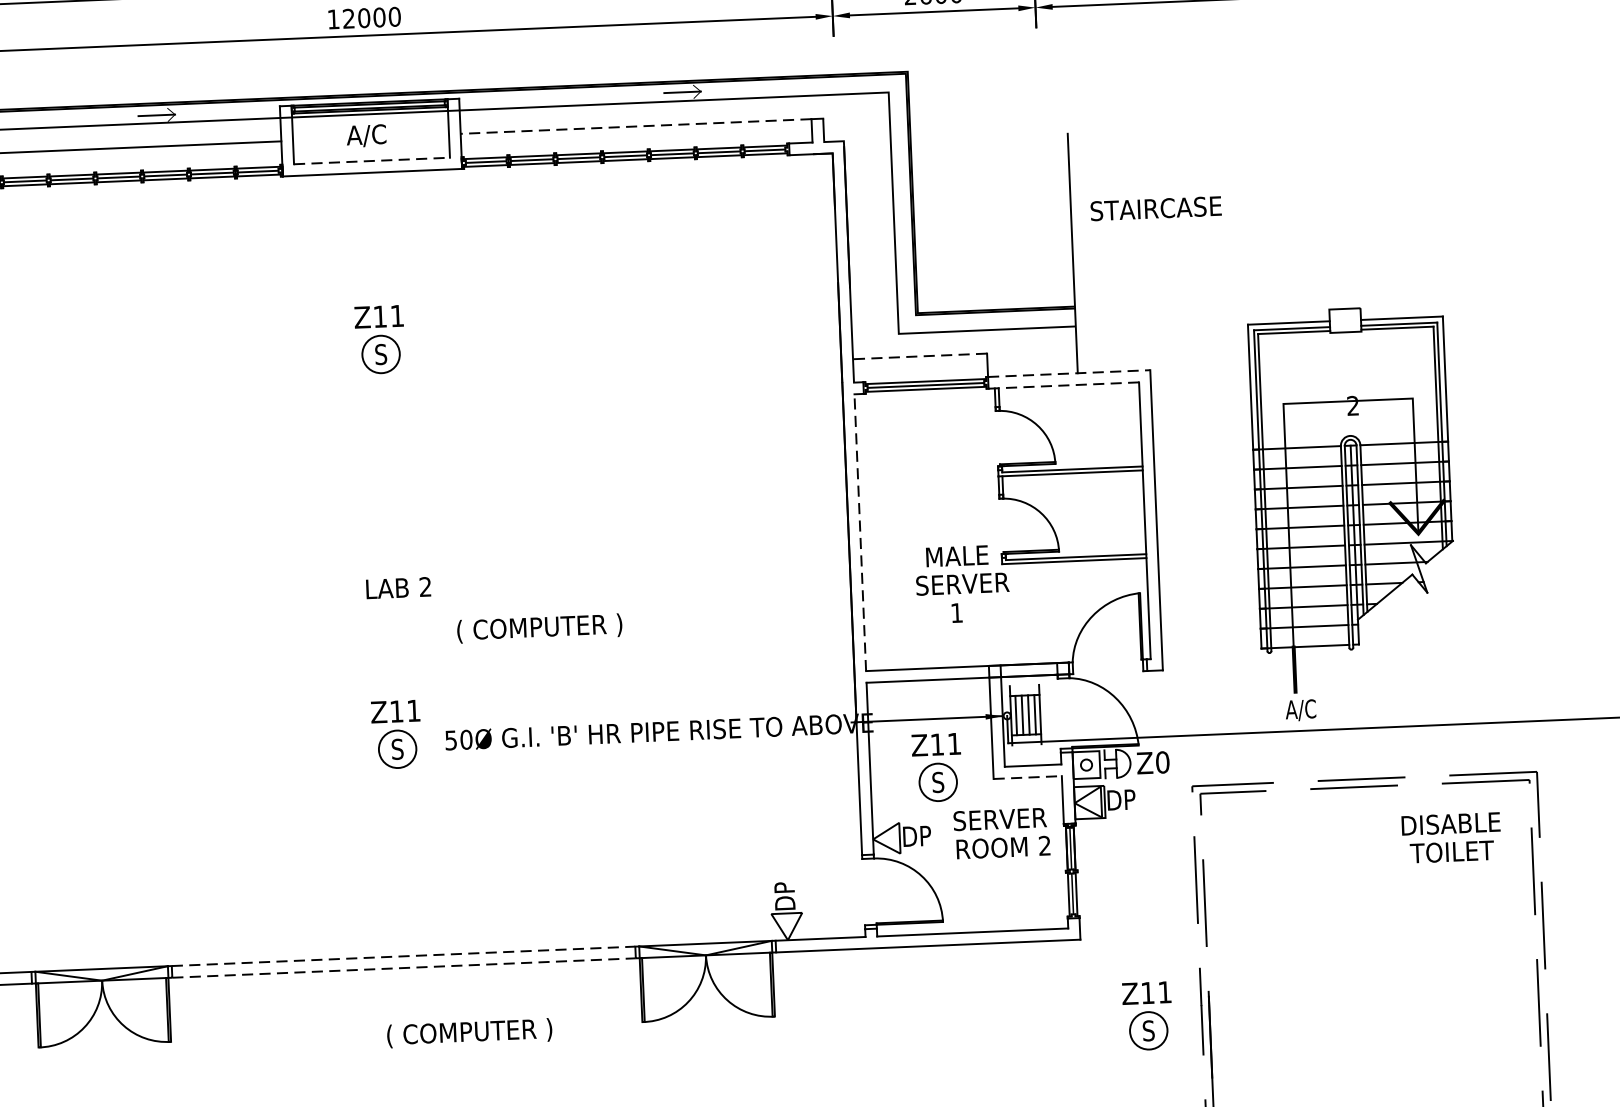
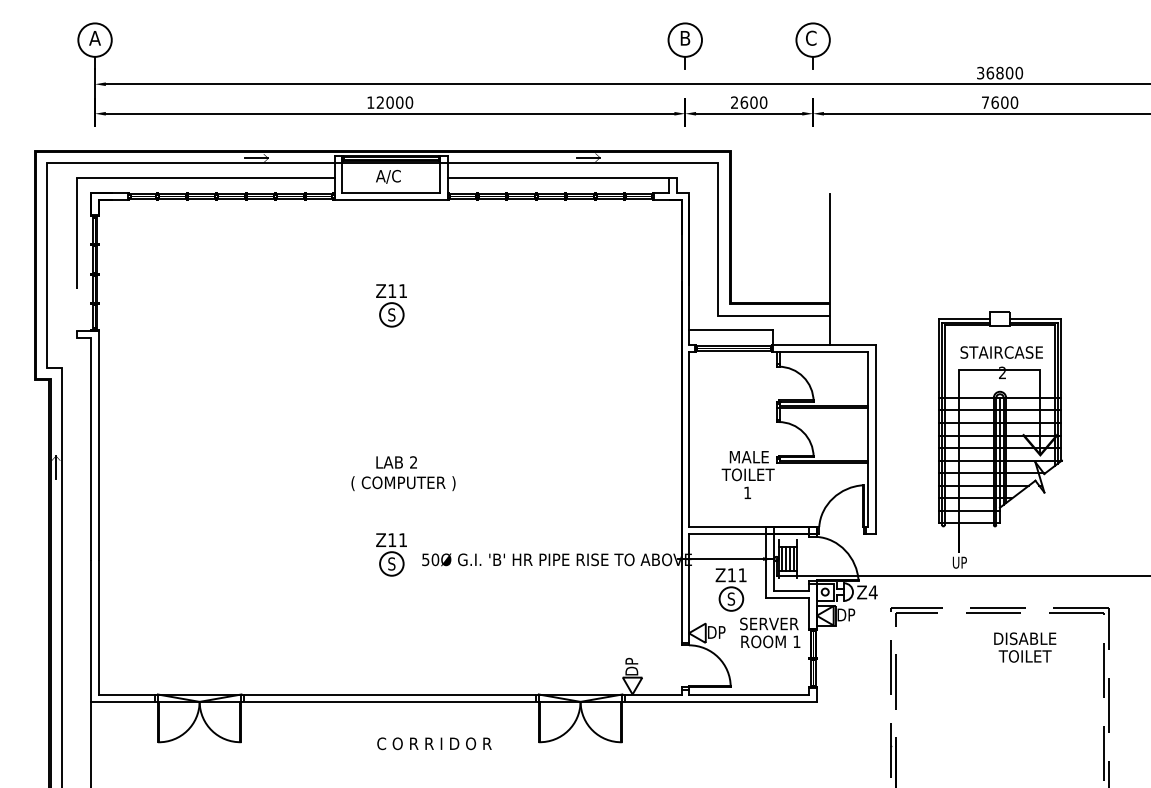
line: (636, 127) -> (558, 178), dashed -> solid
line: (372, 160) -> (391, 192), dashed -> solid
text: (1155, 208) -> (1001, 352), moved
line: (918, 356) -> (730, 330), dashed -> solid
line: (1070, 374) -> (825, 345), dashed -> solid
line: (1064, 385) -> (821, 352), dashed -> solid
line: (859, 532) -> (688, 439), dashed -> solid
text: (961, 583) -> (751, 474), SERVER -> TOILET
text: (539, 628) -> (403, 483), moved
text: (1300, 709) -> (961, 562), A/C -> UP
text: (1161, 762) -> (872, 592), Z0 -> Z4
line: (1027, 777) -> (787, 598), dashed -> solid
text: (1452, 837) -> (1025, 647), moved
text: (1044, 845) -> (796, 641), 2 -> 1
line: (404, 956) -> (390, 694), dashed -> solid
line: (404, 967) -> (390, 701), dashed -> solid
part: (1146, 1015) -> (856, 751), removed
text: (477, 1032) -> (434, 744), ( COMPUTER ) -> C O R R I D O R

